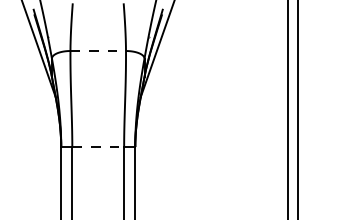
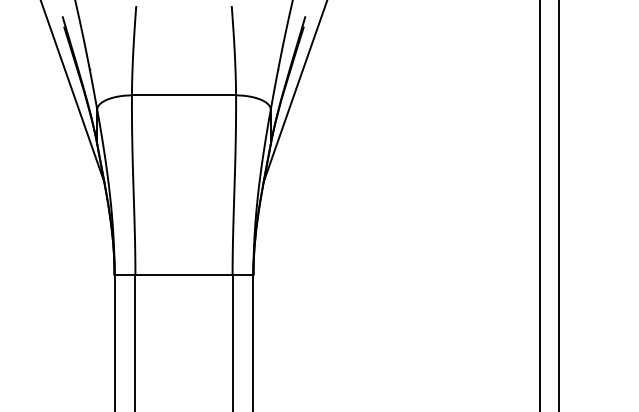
line: (98, 51) -> (184, 96), dashed -> solid
line: (98, 147) -> (184, 276), dashed -> solid

